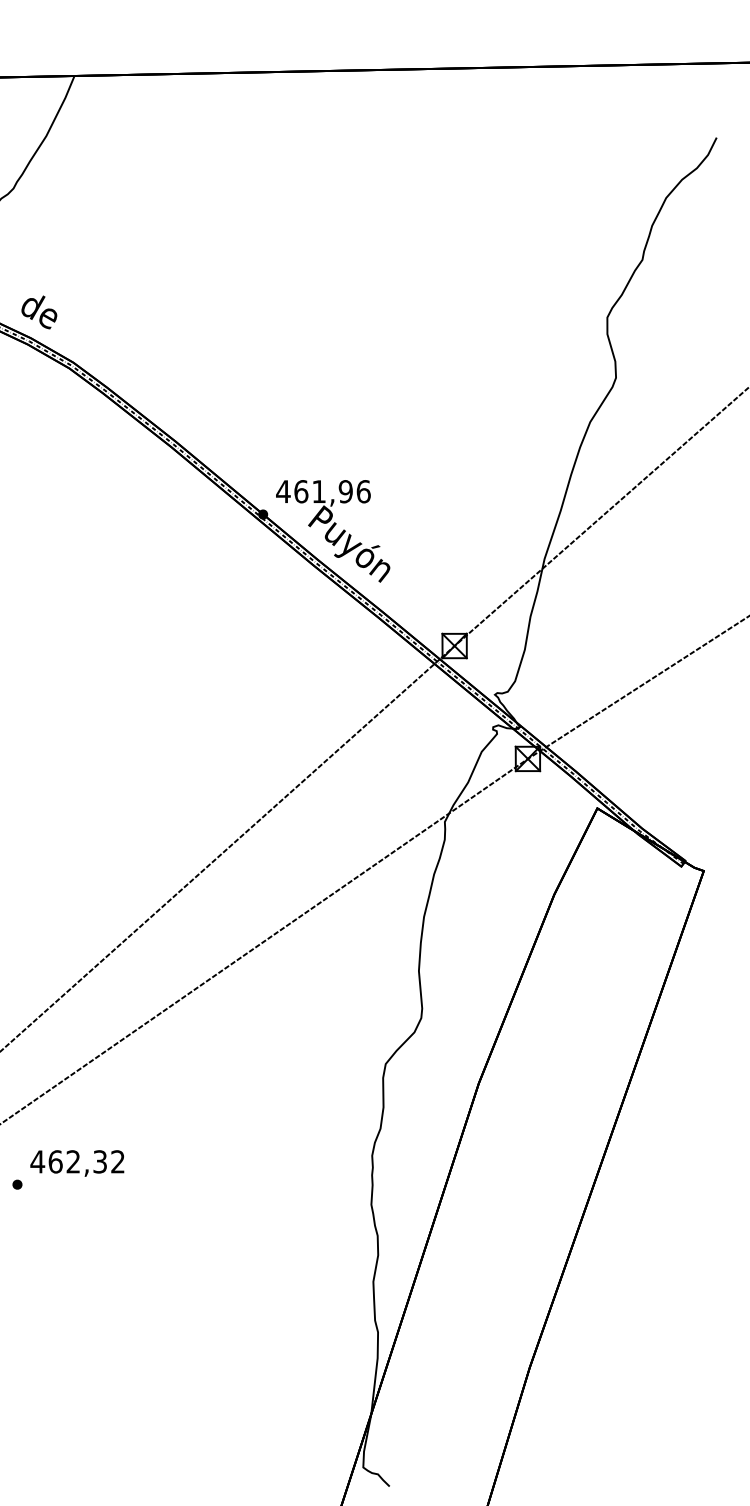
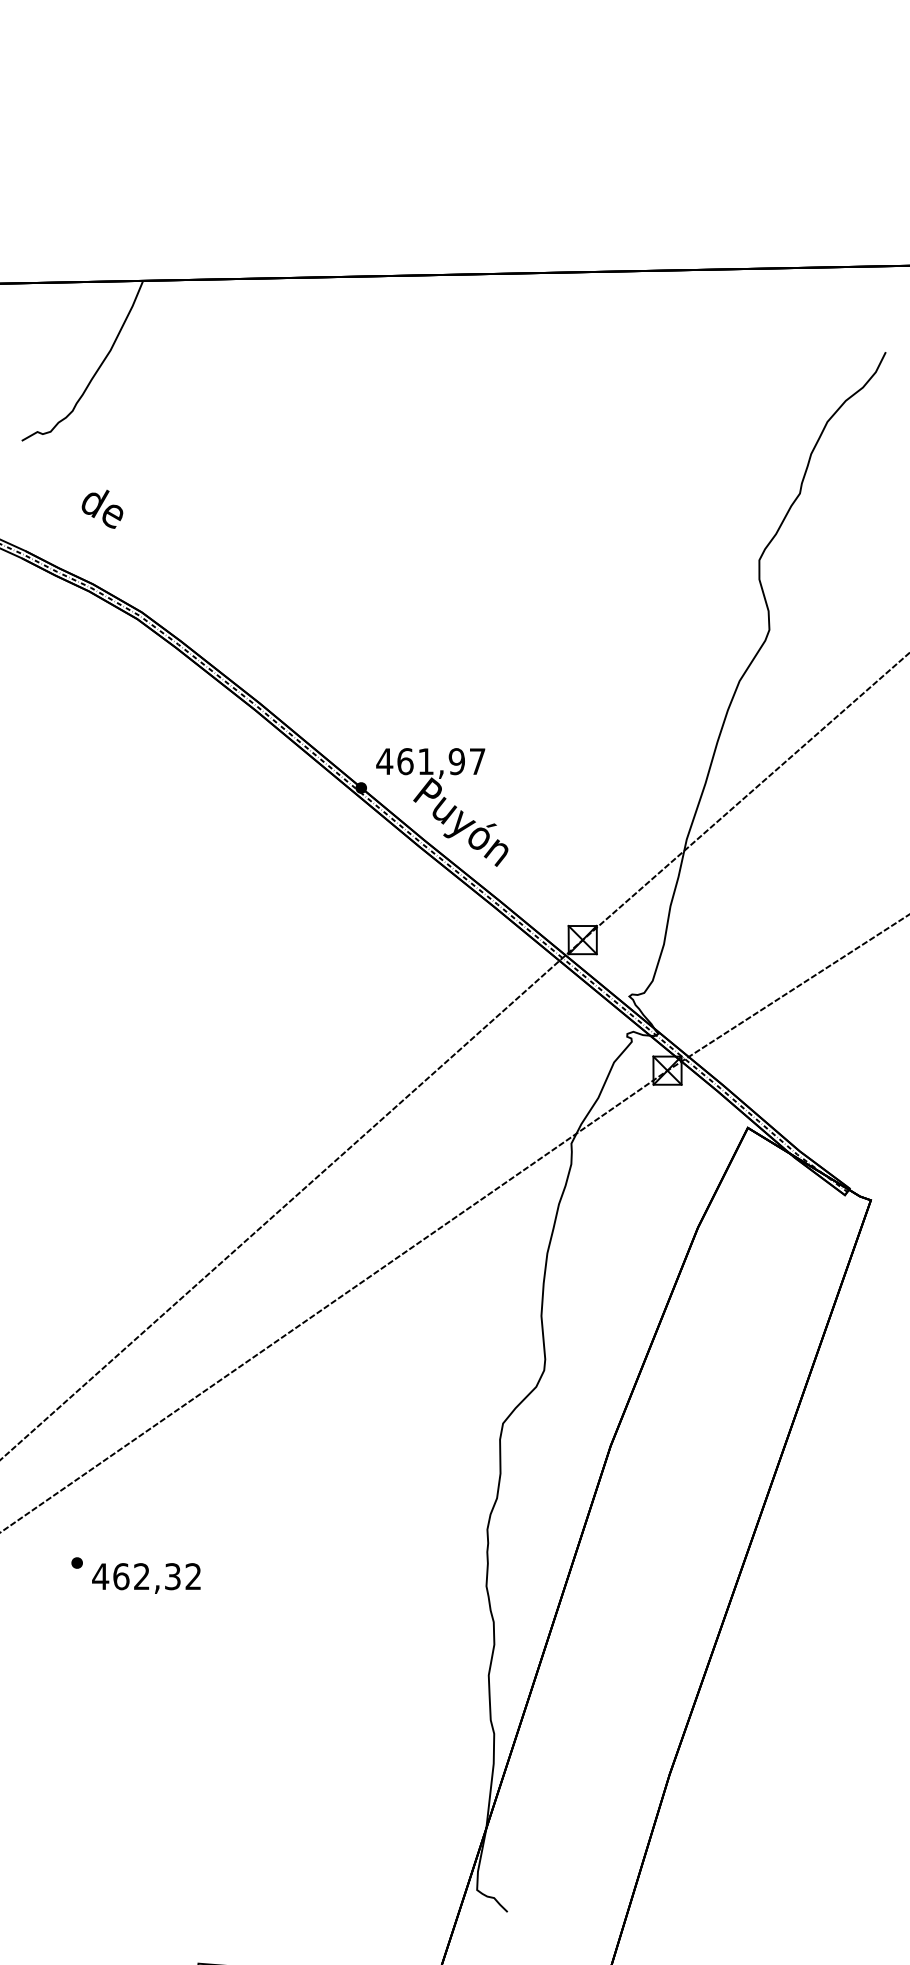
text: (39, 311) -> (102, 508), moved
text: (363, 491) -> (477, 761), 461,96 -> 461,97
text: (77, 1163) -> (146, 1578), moved

